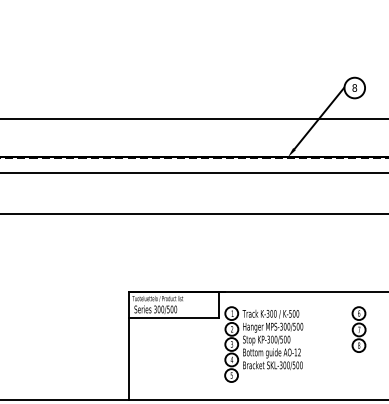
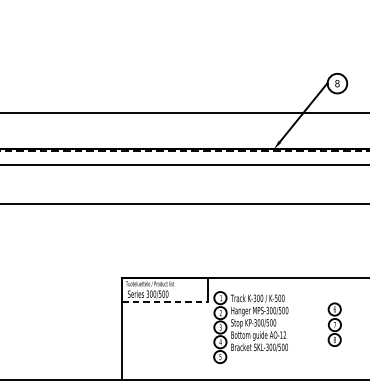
line: (174, 318) -> (165, 302), solid -> dashed
part: (358, 329) -> (334, 324), moved

